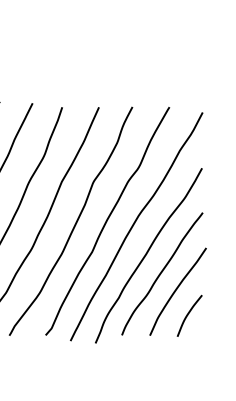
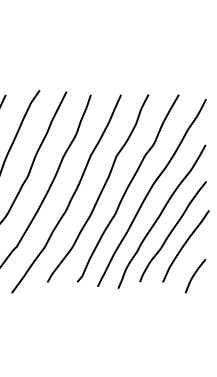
curve: (188, 316) -> (194, 276), moved

